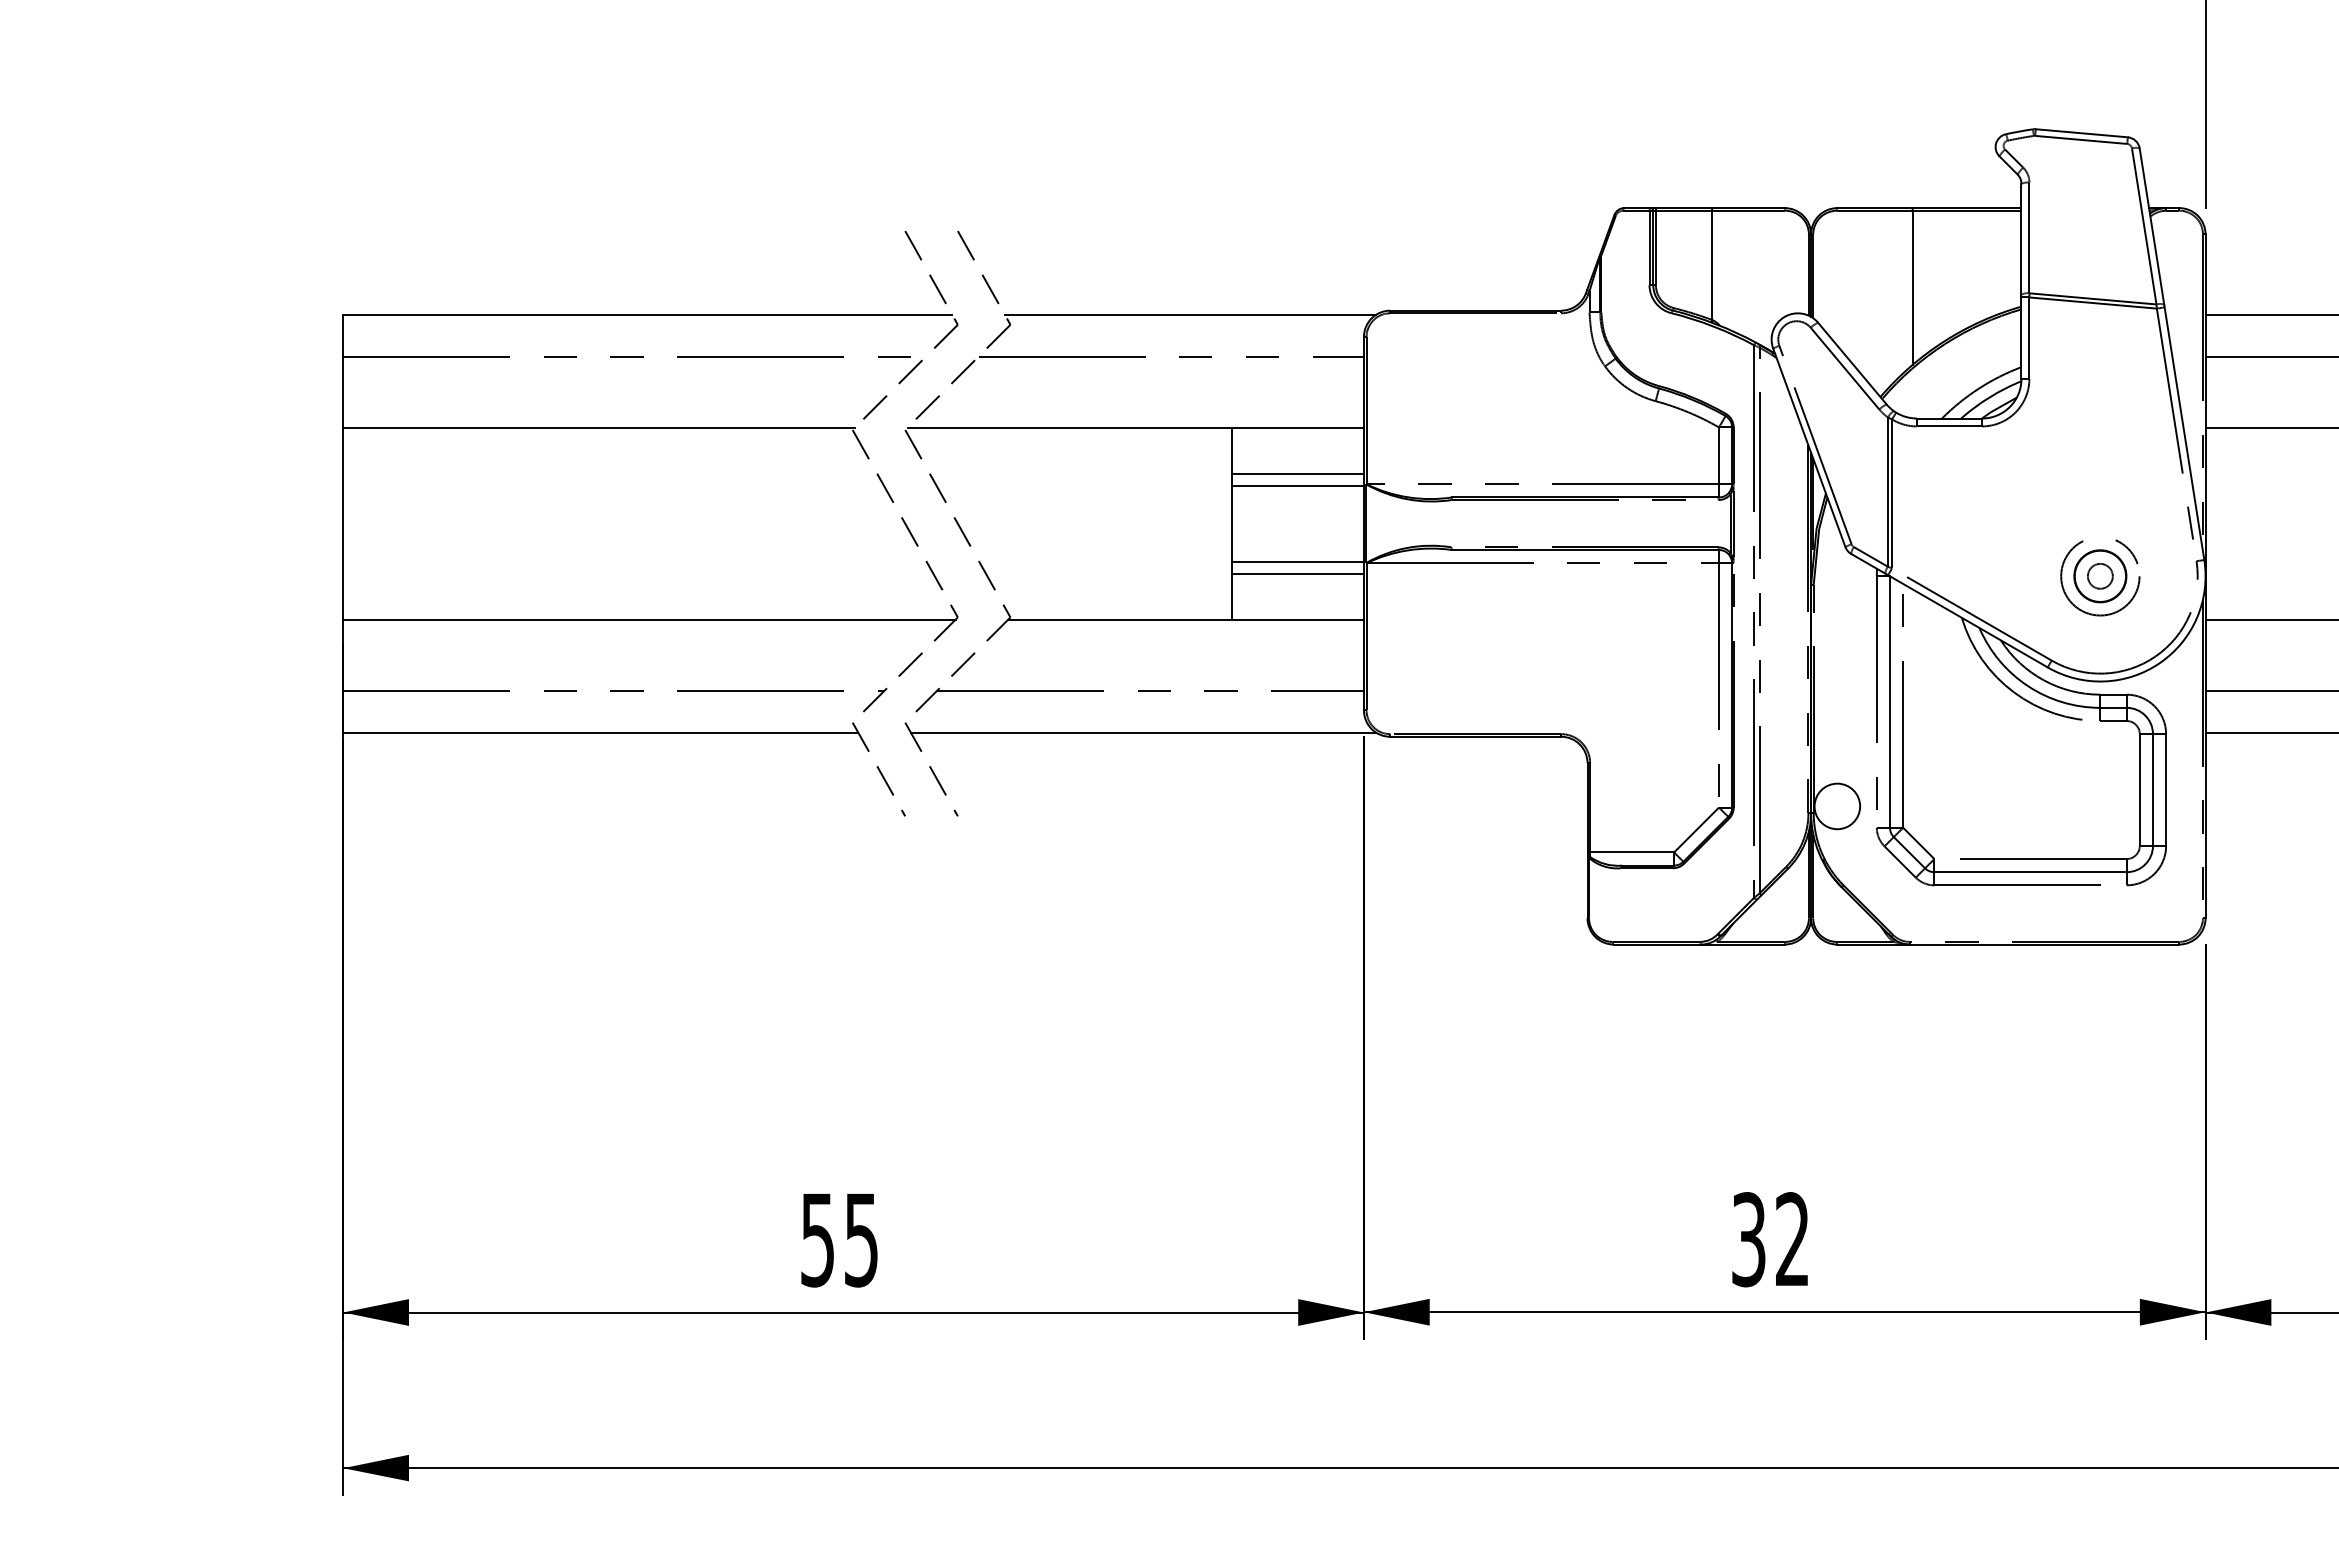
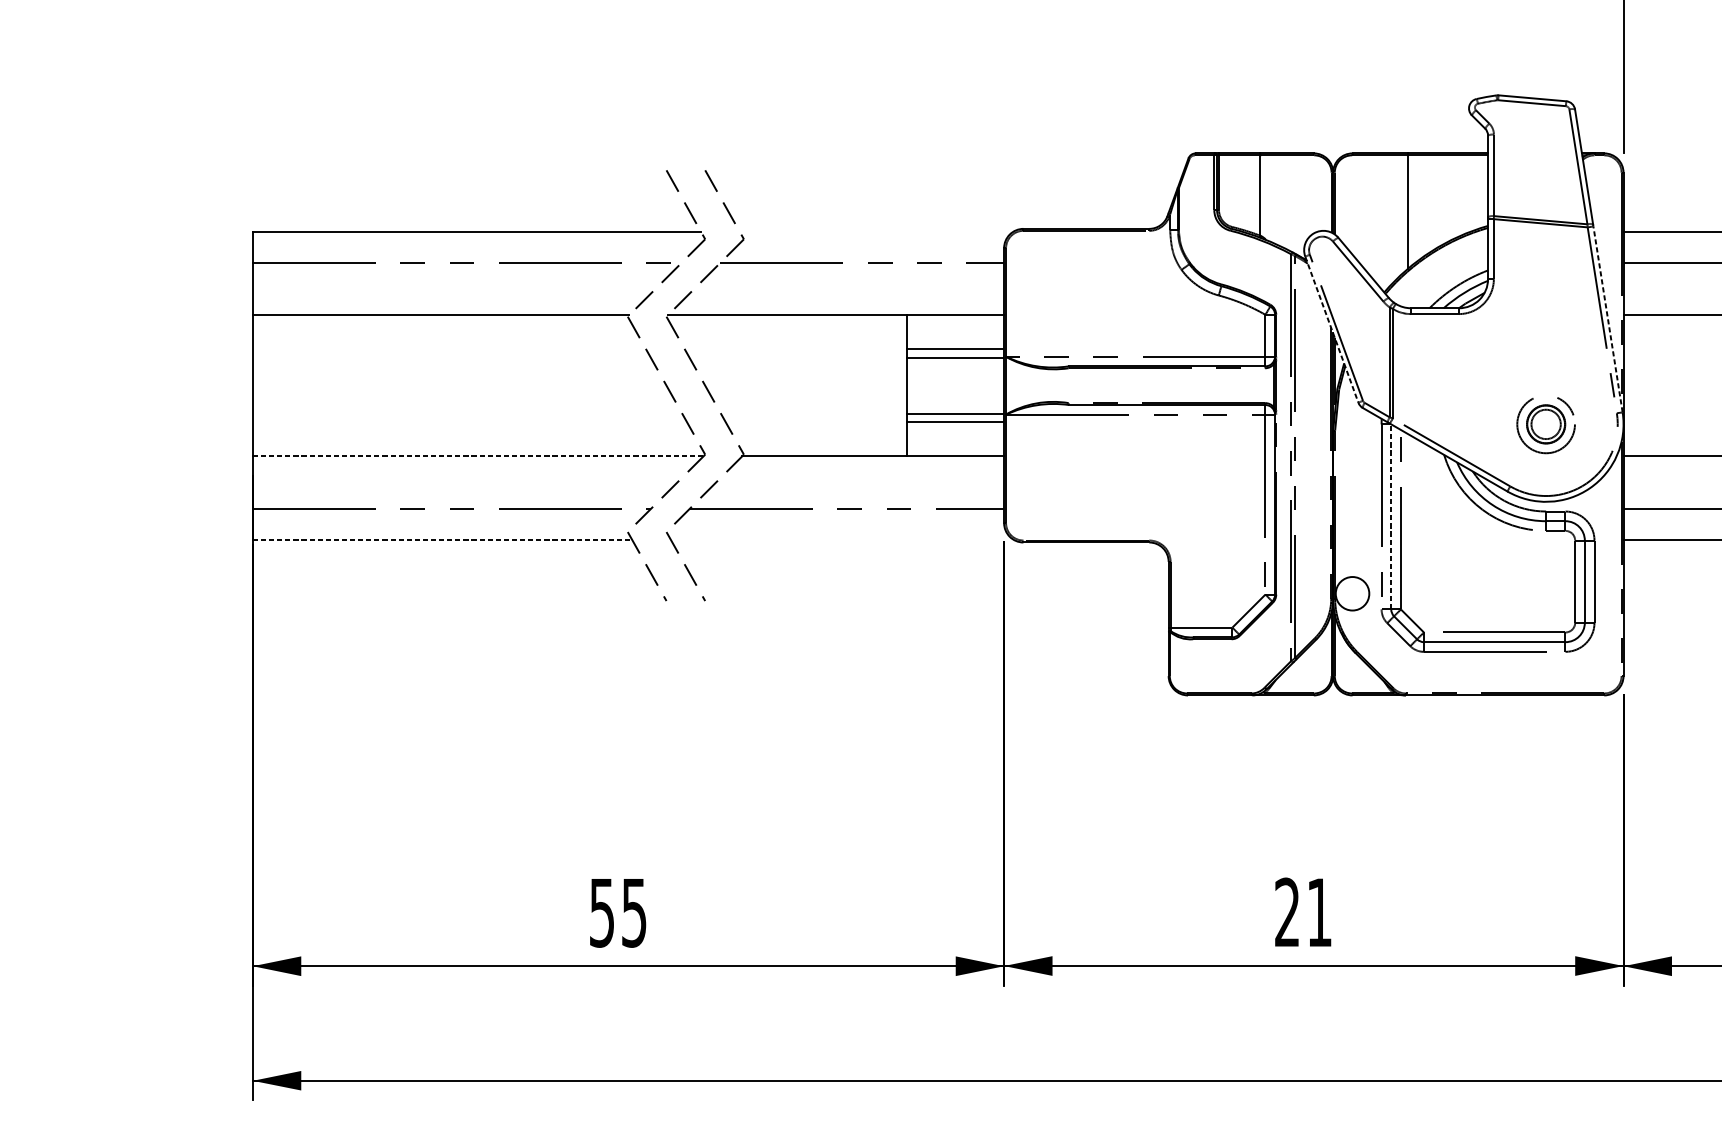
line: (1190, 314) -> (876, 231), removed
line: (2184, 433) -> (1608, 319), solid -> dashed
line: (1809, 447) -> (1332, 329), solid -> dashed
circle: (2099, 575) -> (1545, 423), size x1.6
line: (649, 619) -> (478, 456), solid -> dashed
line: (1889, 702) -> (1390, 517), solid -> dashed
line: (600, 732) -> (442, 539), solid -> dashed
line: (1143, 732) -> (841, 539), removed
text: (1770, 1239) -> (1303, 912), 32 -> 21

